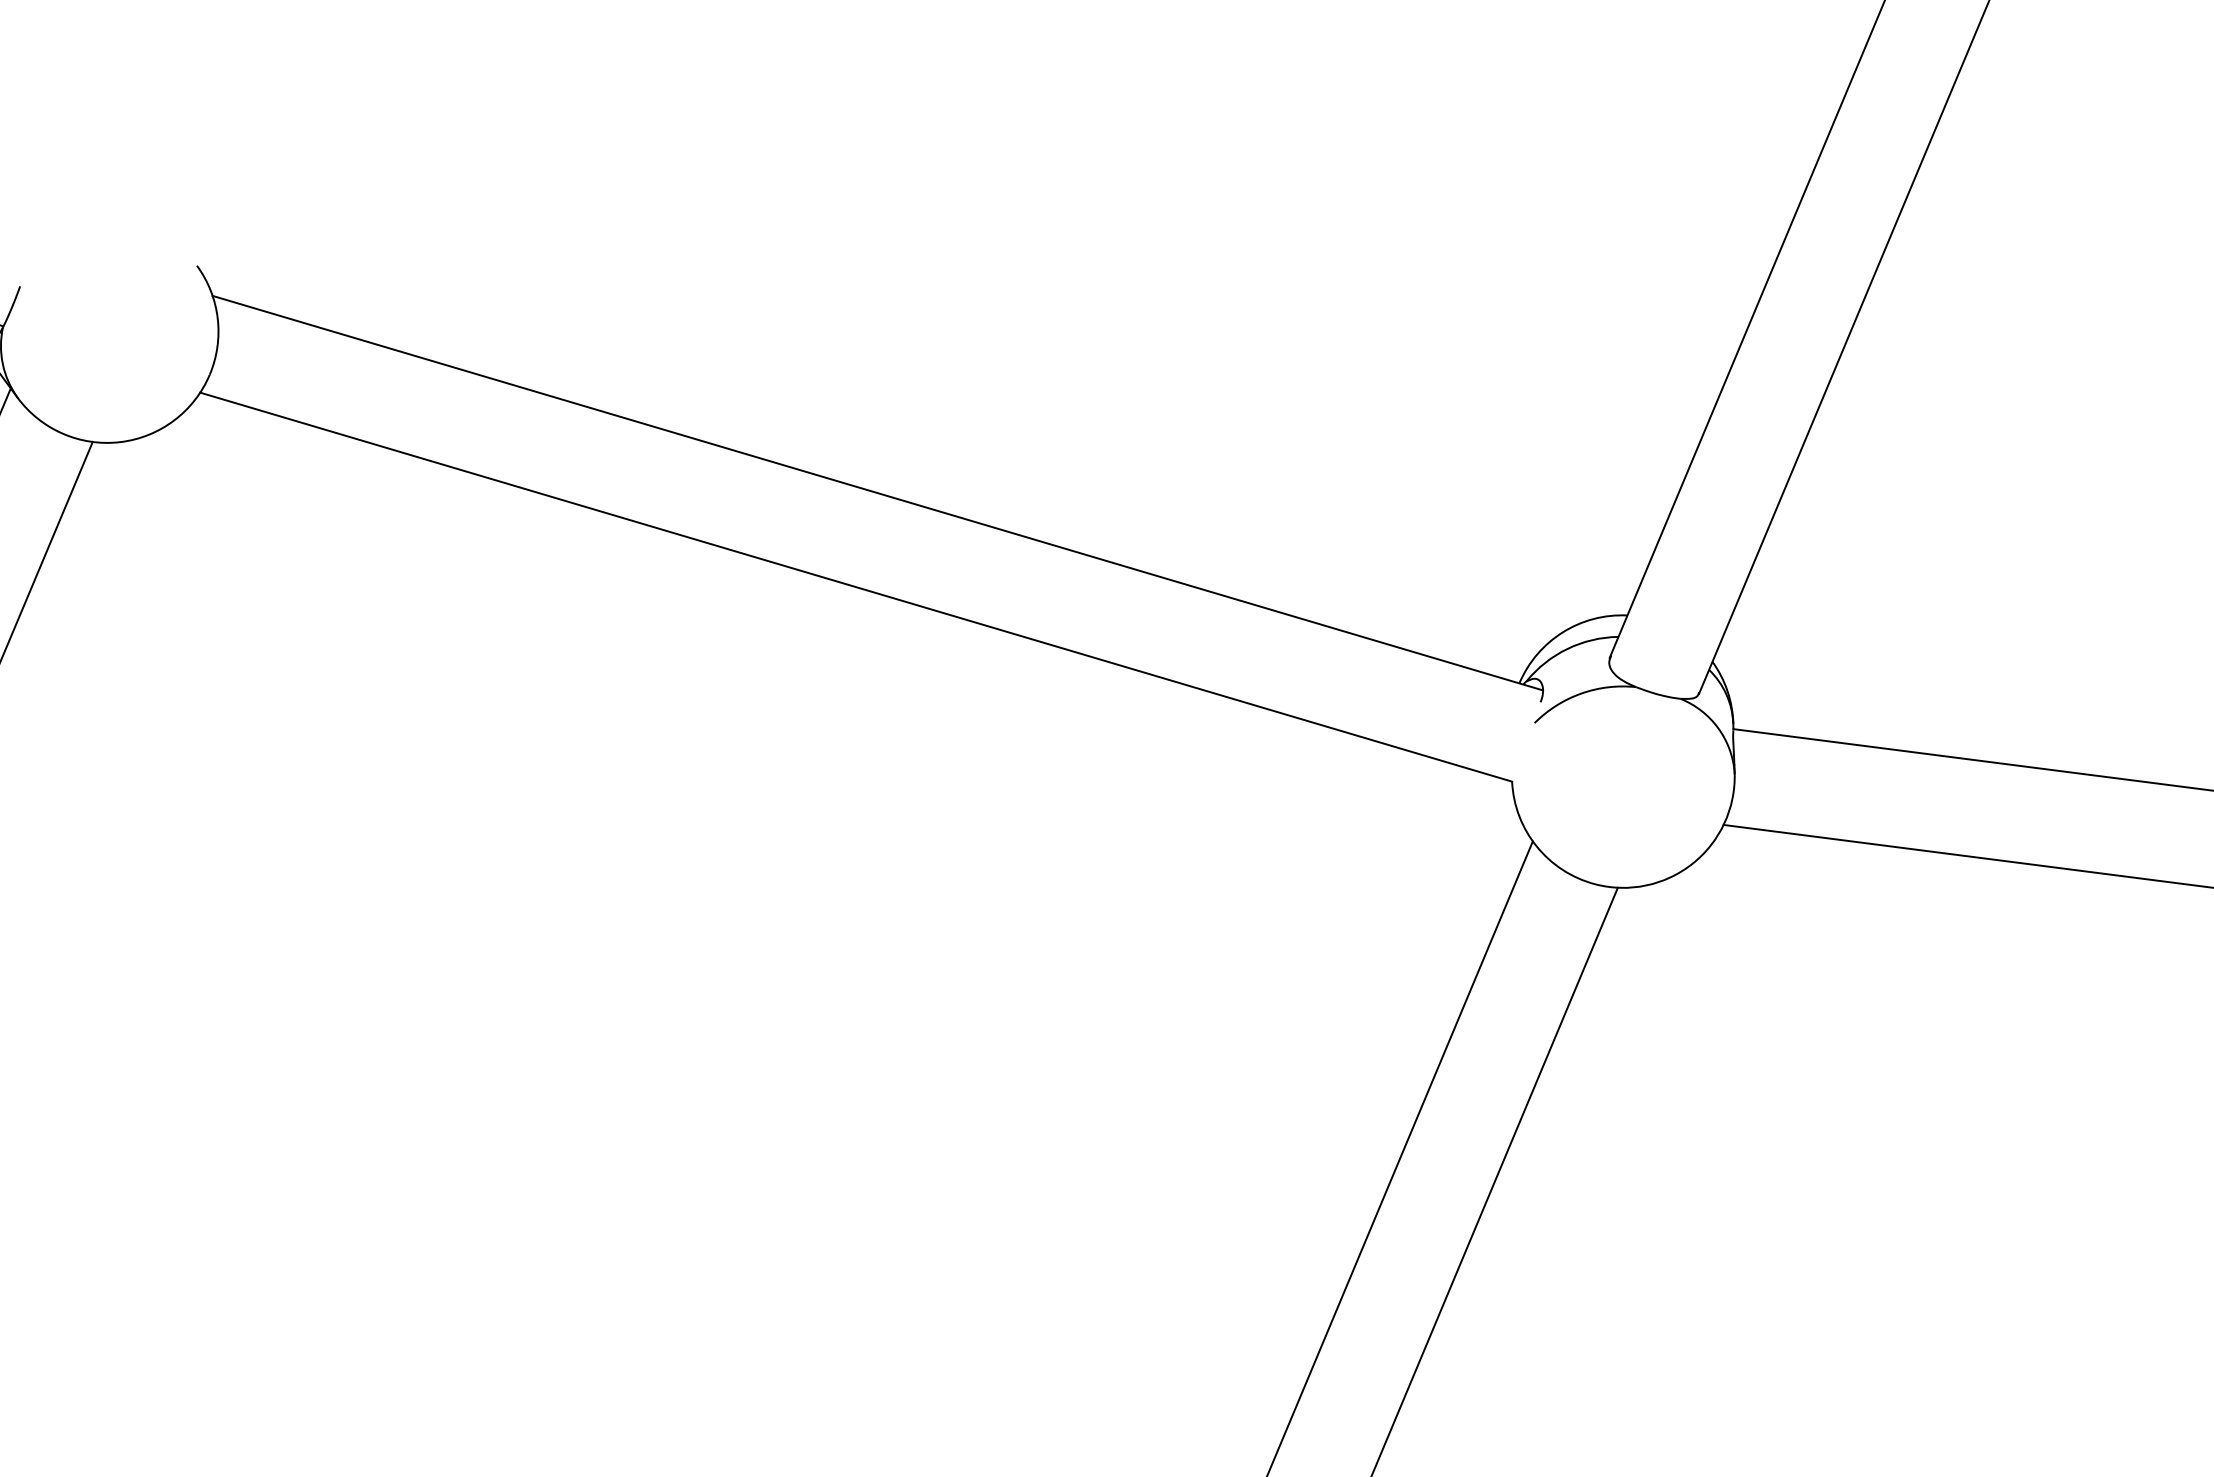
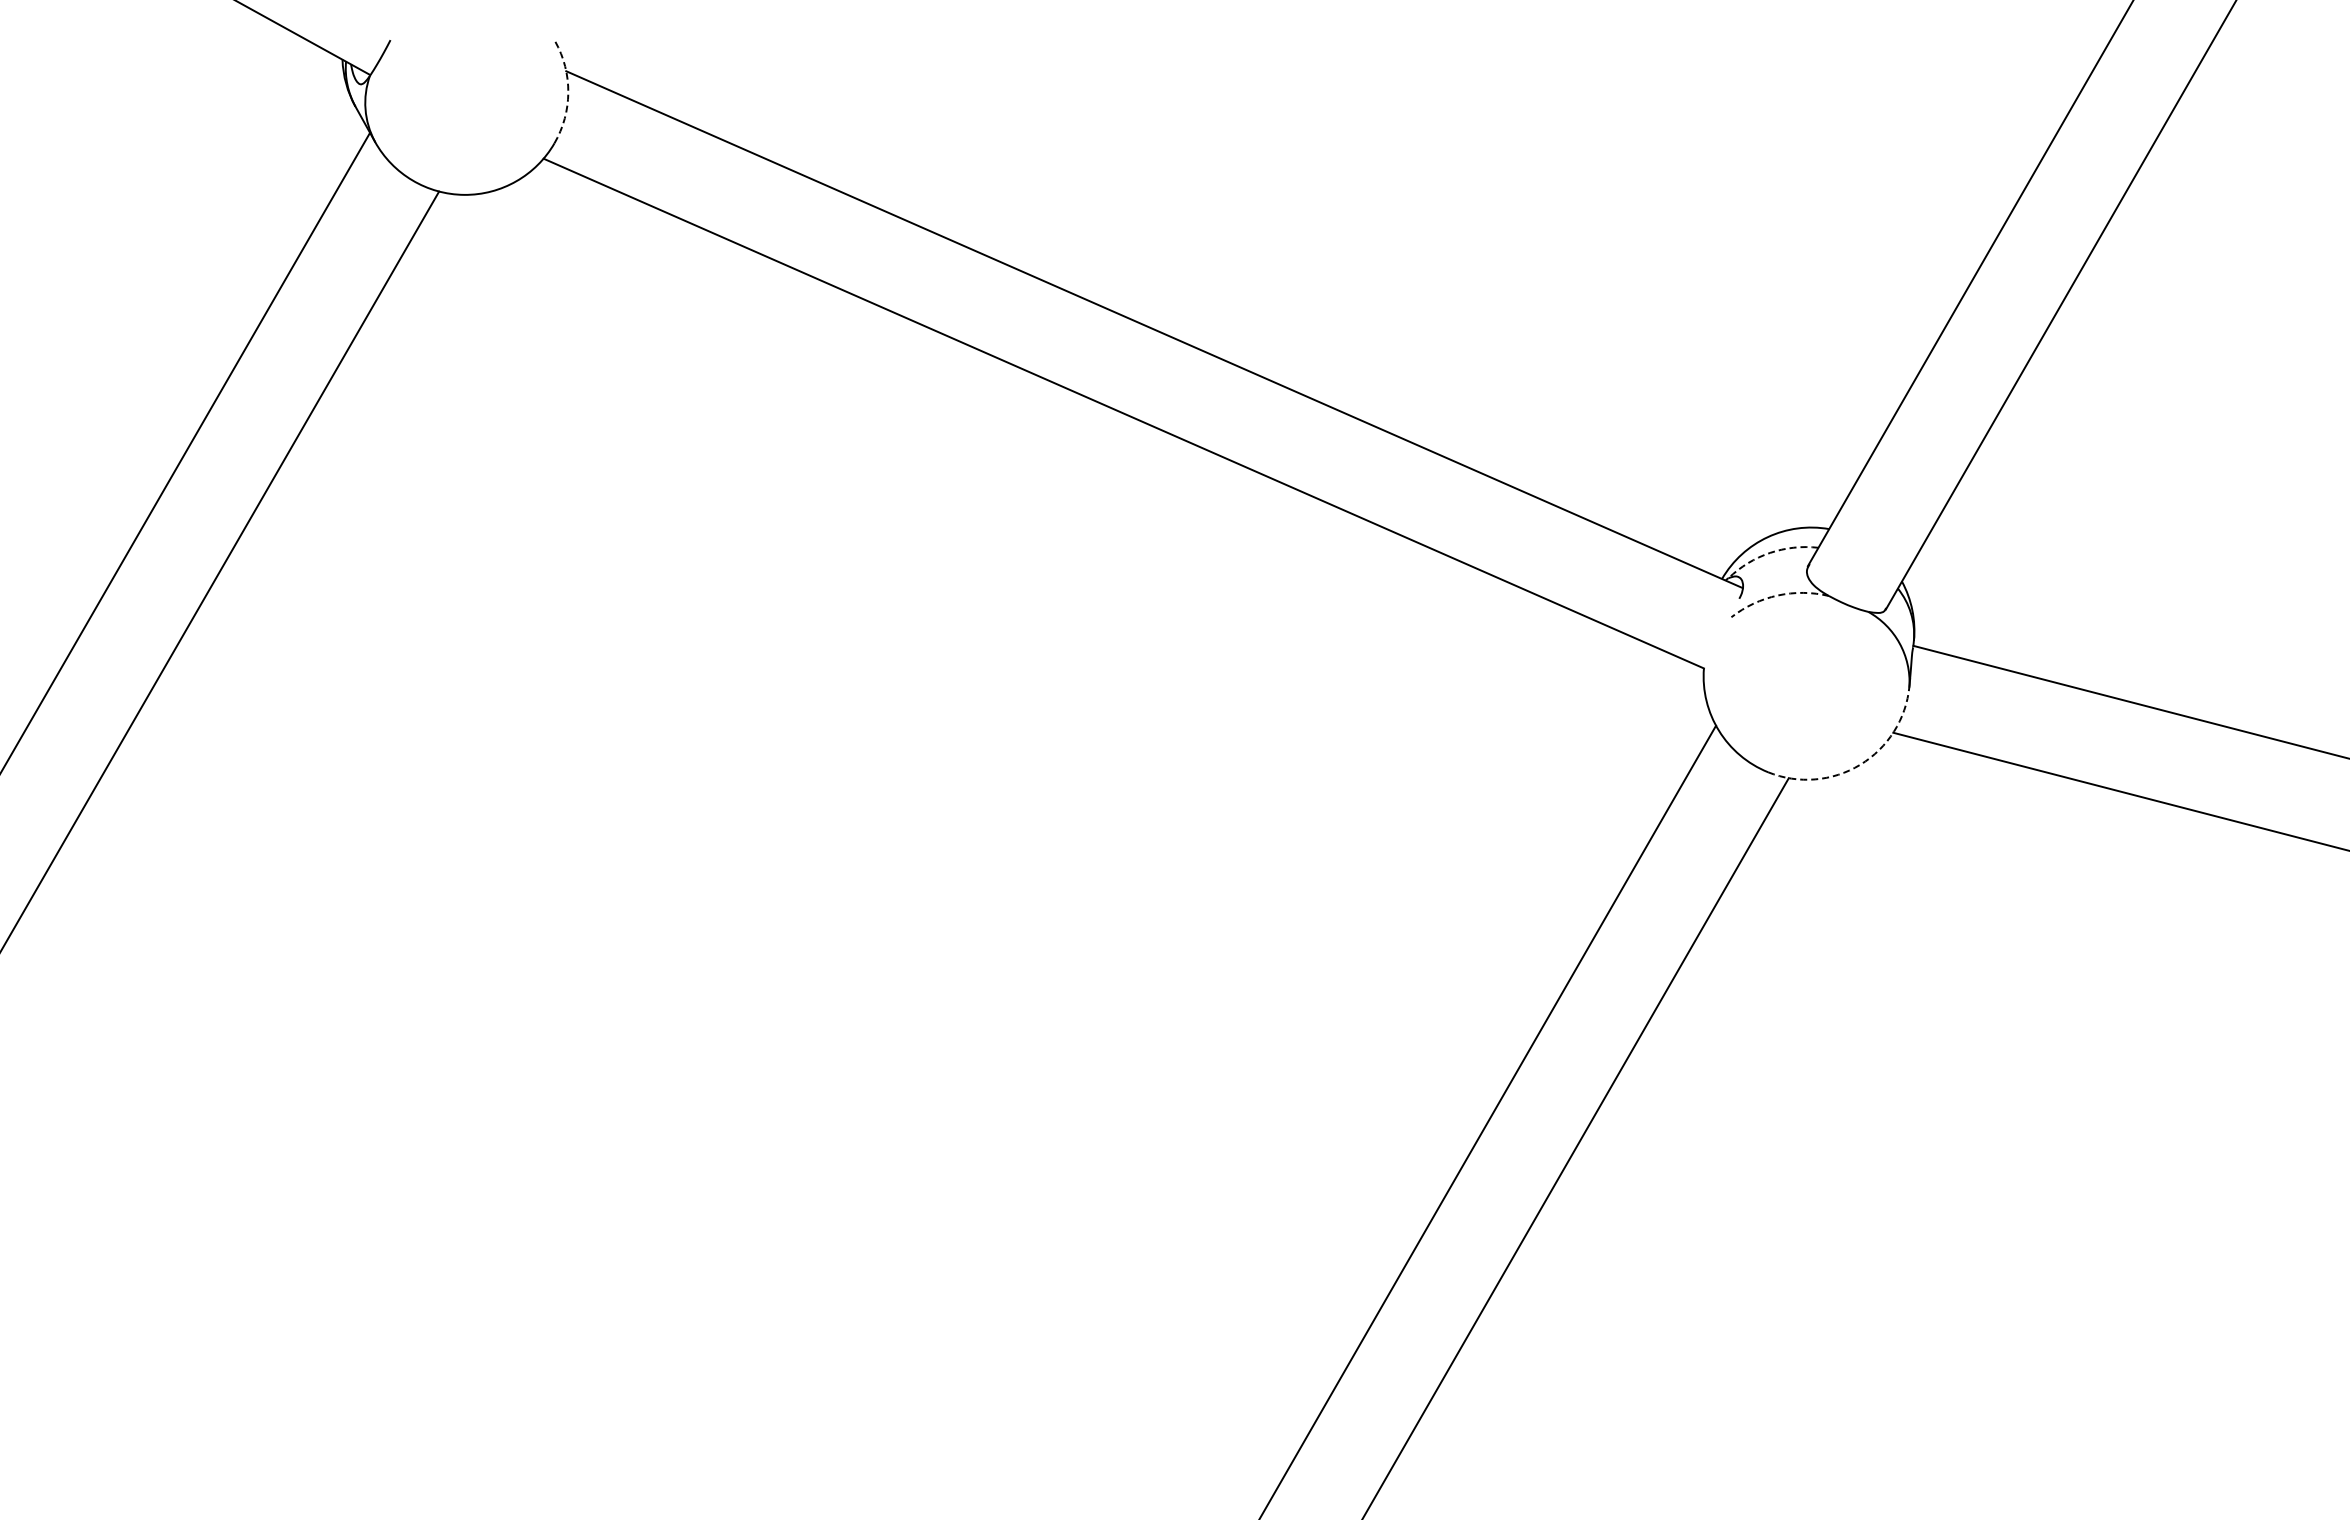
arc: (217, 318) -> (568, 92), solid -> dashed
arc: (1567, 648) -> (1770, 552), solid -> dashed
arc: (1581, 693) -> (1777, 595), solid -> dashed
arc: (1692, 863) -> (1860, 764), solid -> dashed

